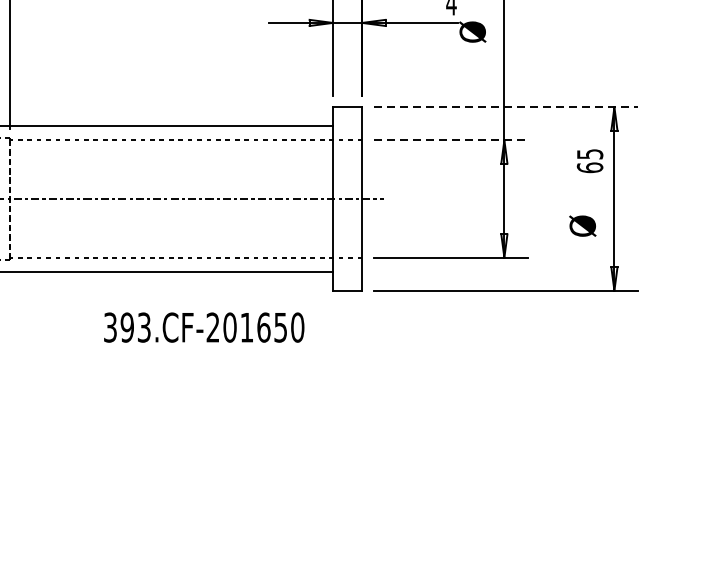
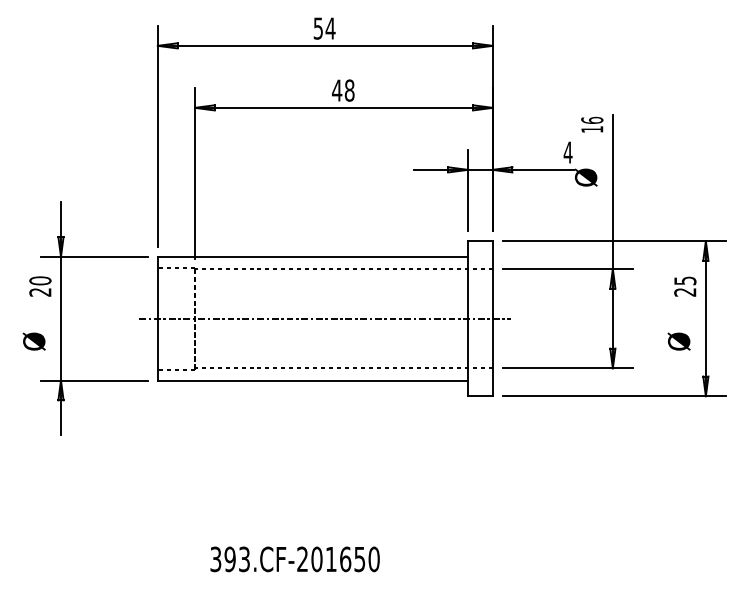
line: (506, 107) -> (614, 241), dashed -> solid
line: (450, 140) -> (567, 269), dashed -> solid
text: (590, 166) -> (685, 291), 65 -> 25
text: (203, 327) -> (294, 559), moved

